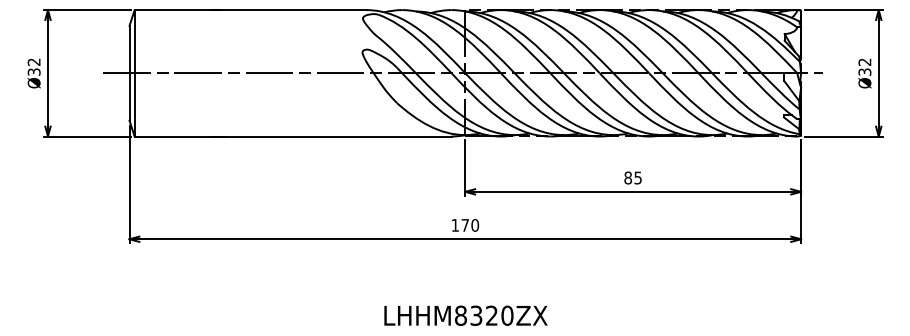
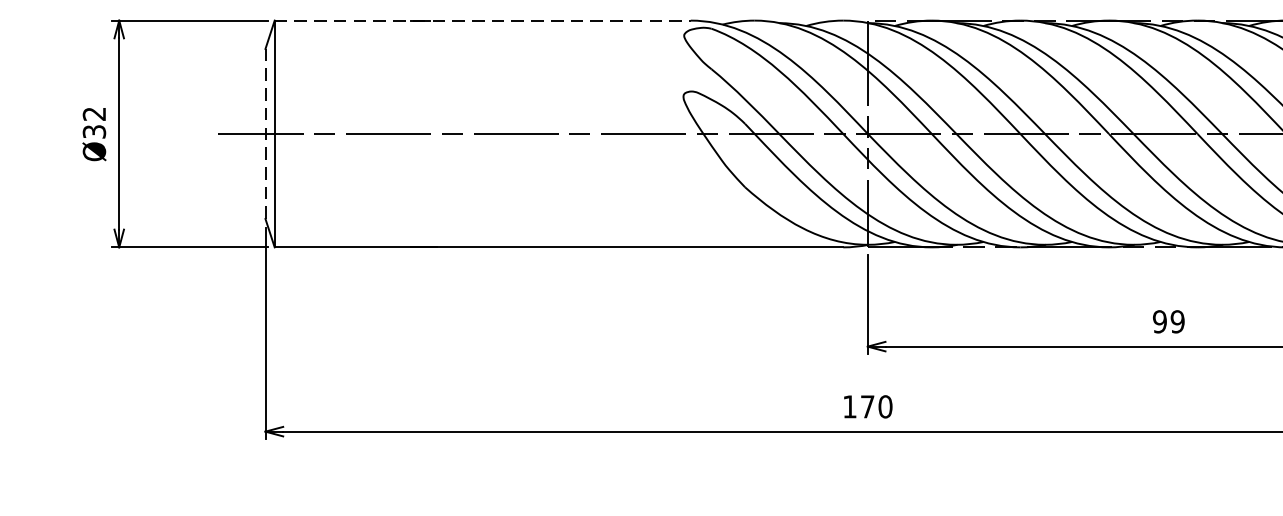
line: (250, 10) -> (482, 21), solid -> dashed
line: (129, 72) -> (265, 132), solid -> dashed
text: (632, 177) -> (1167, 320), 85 -> 99

